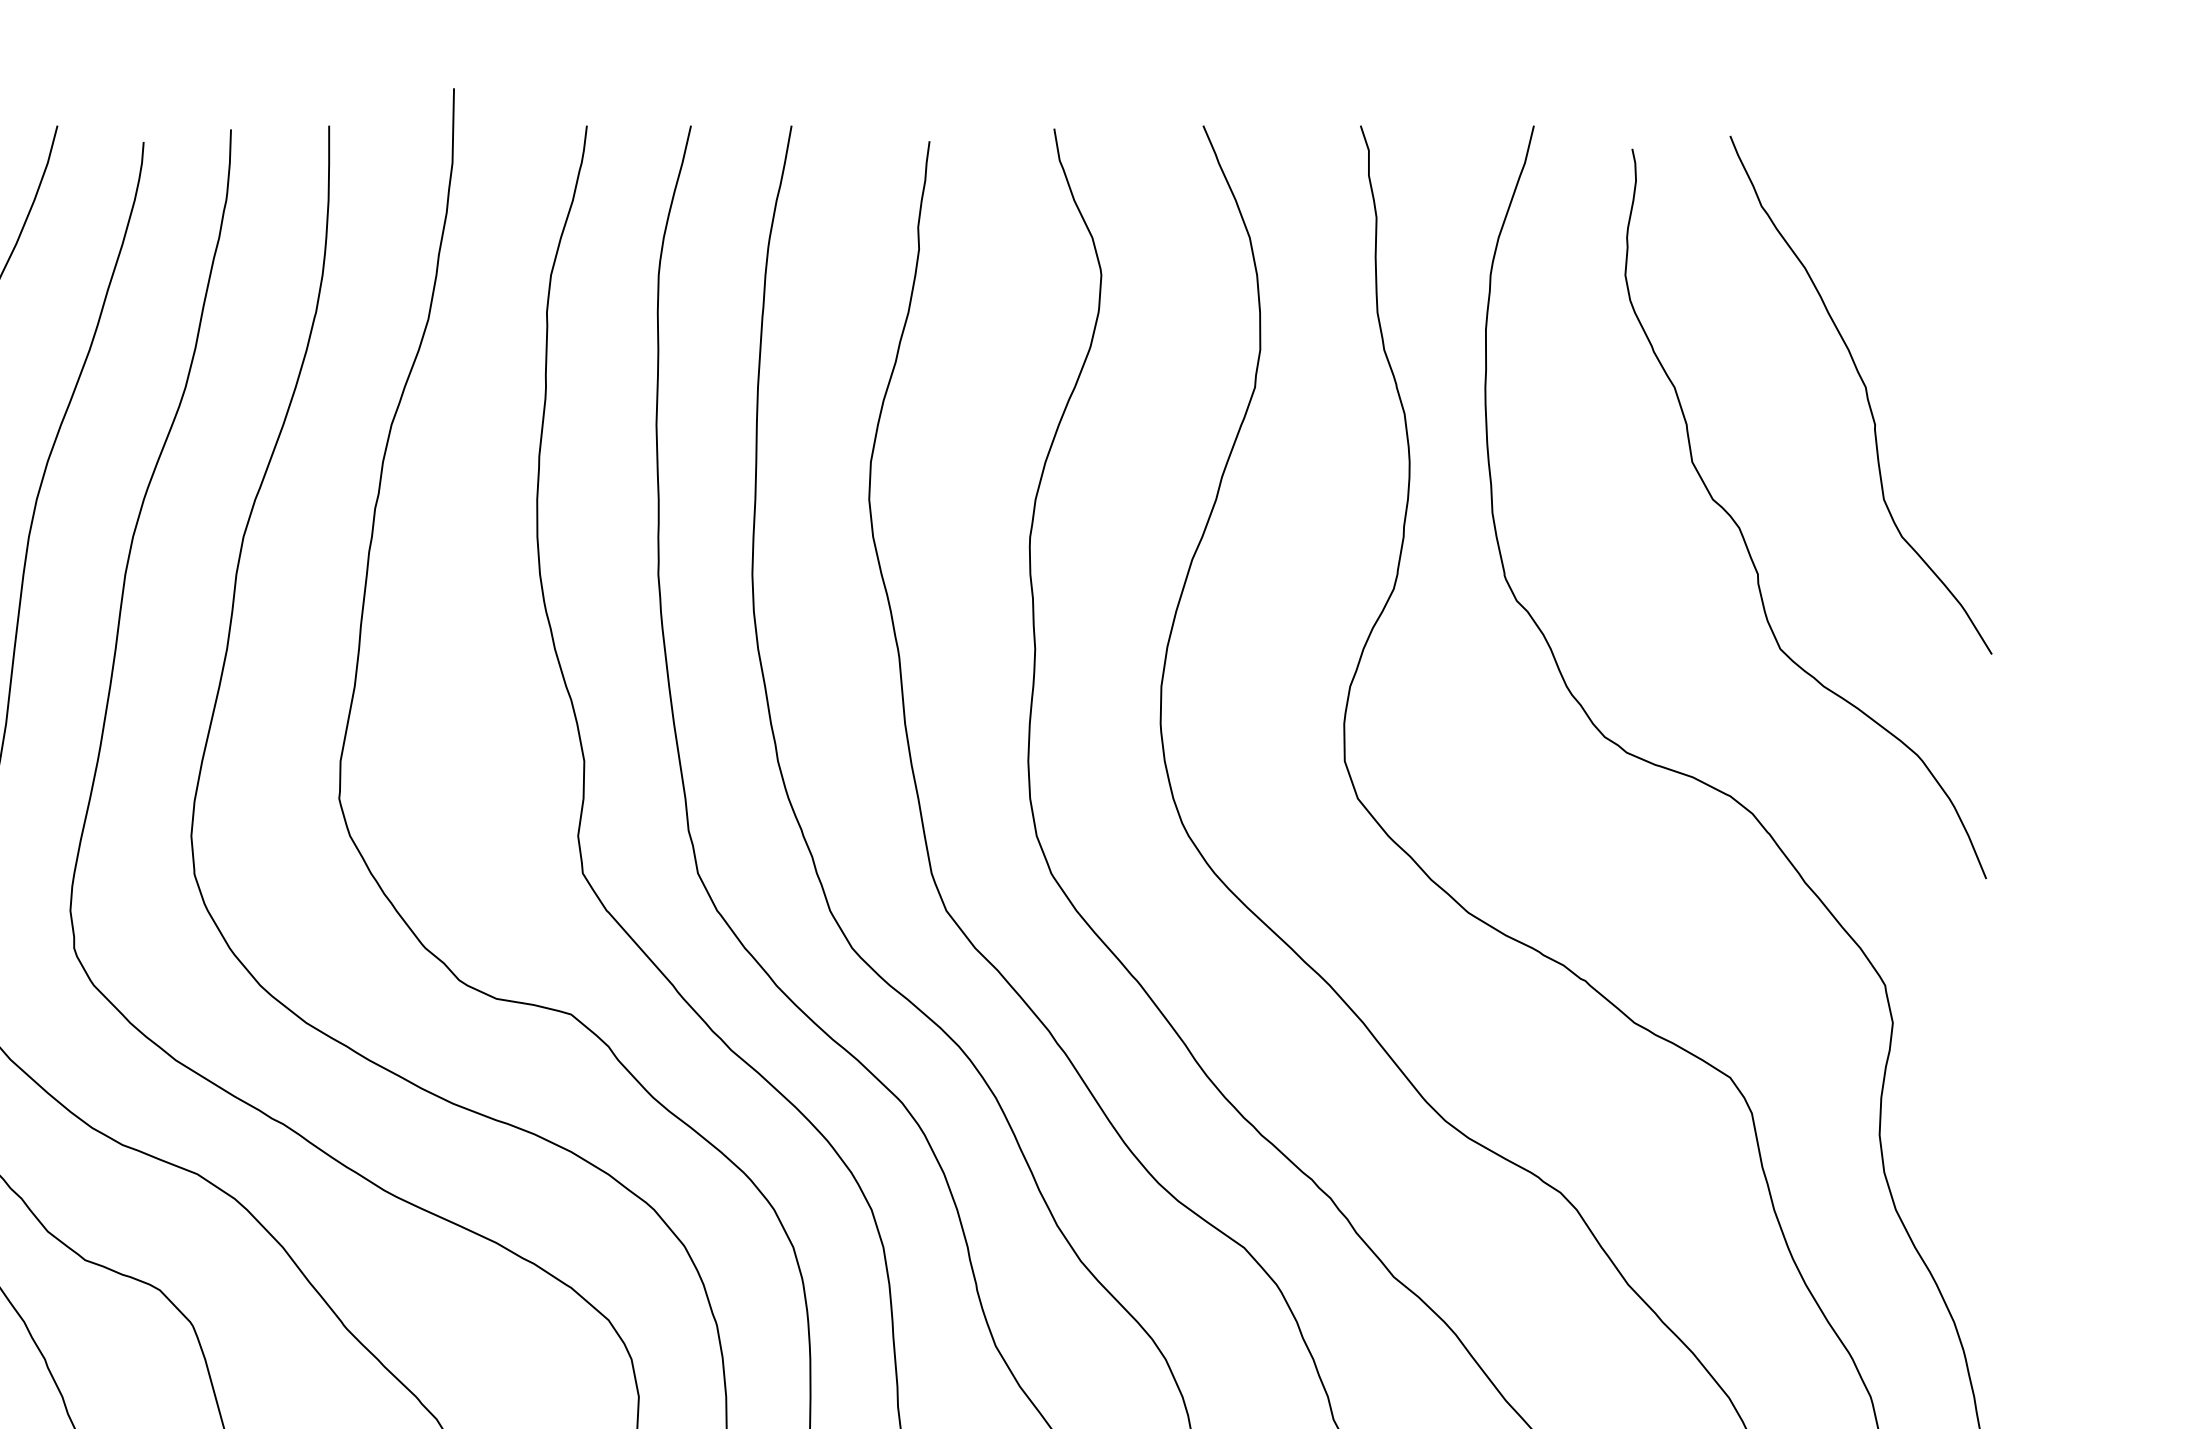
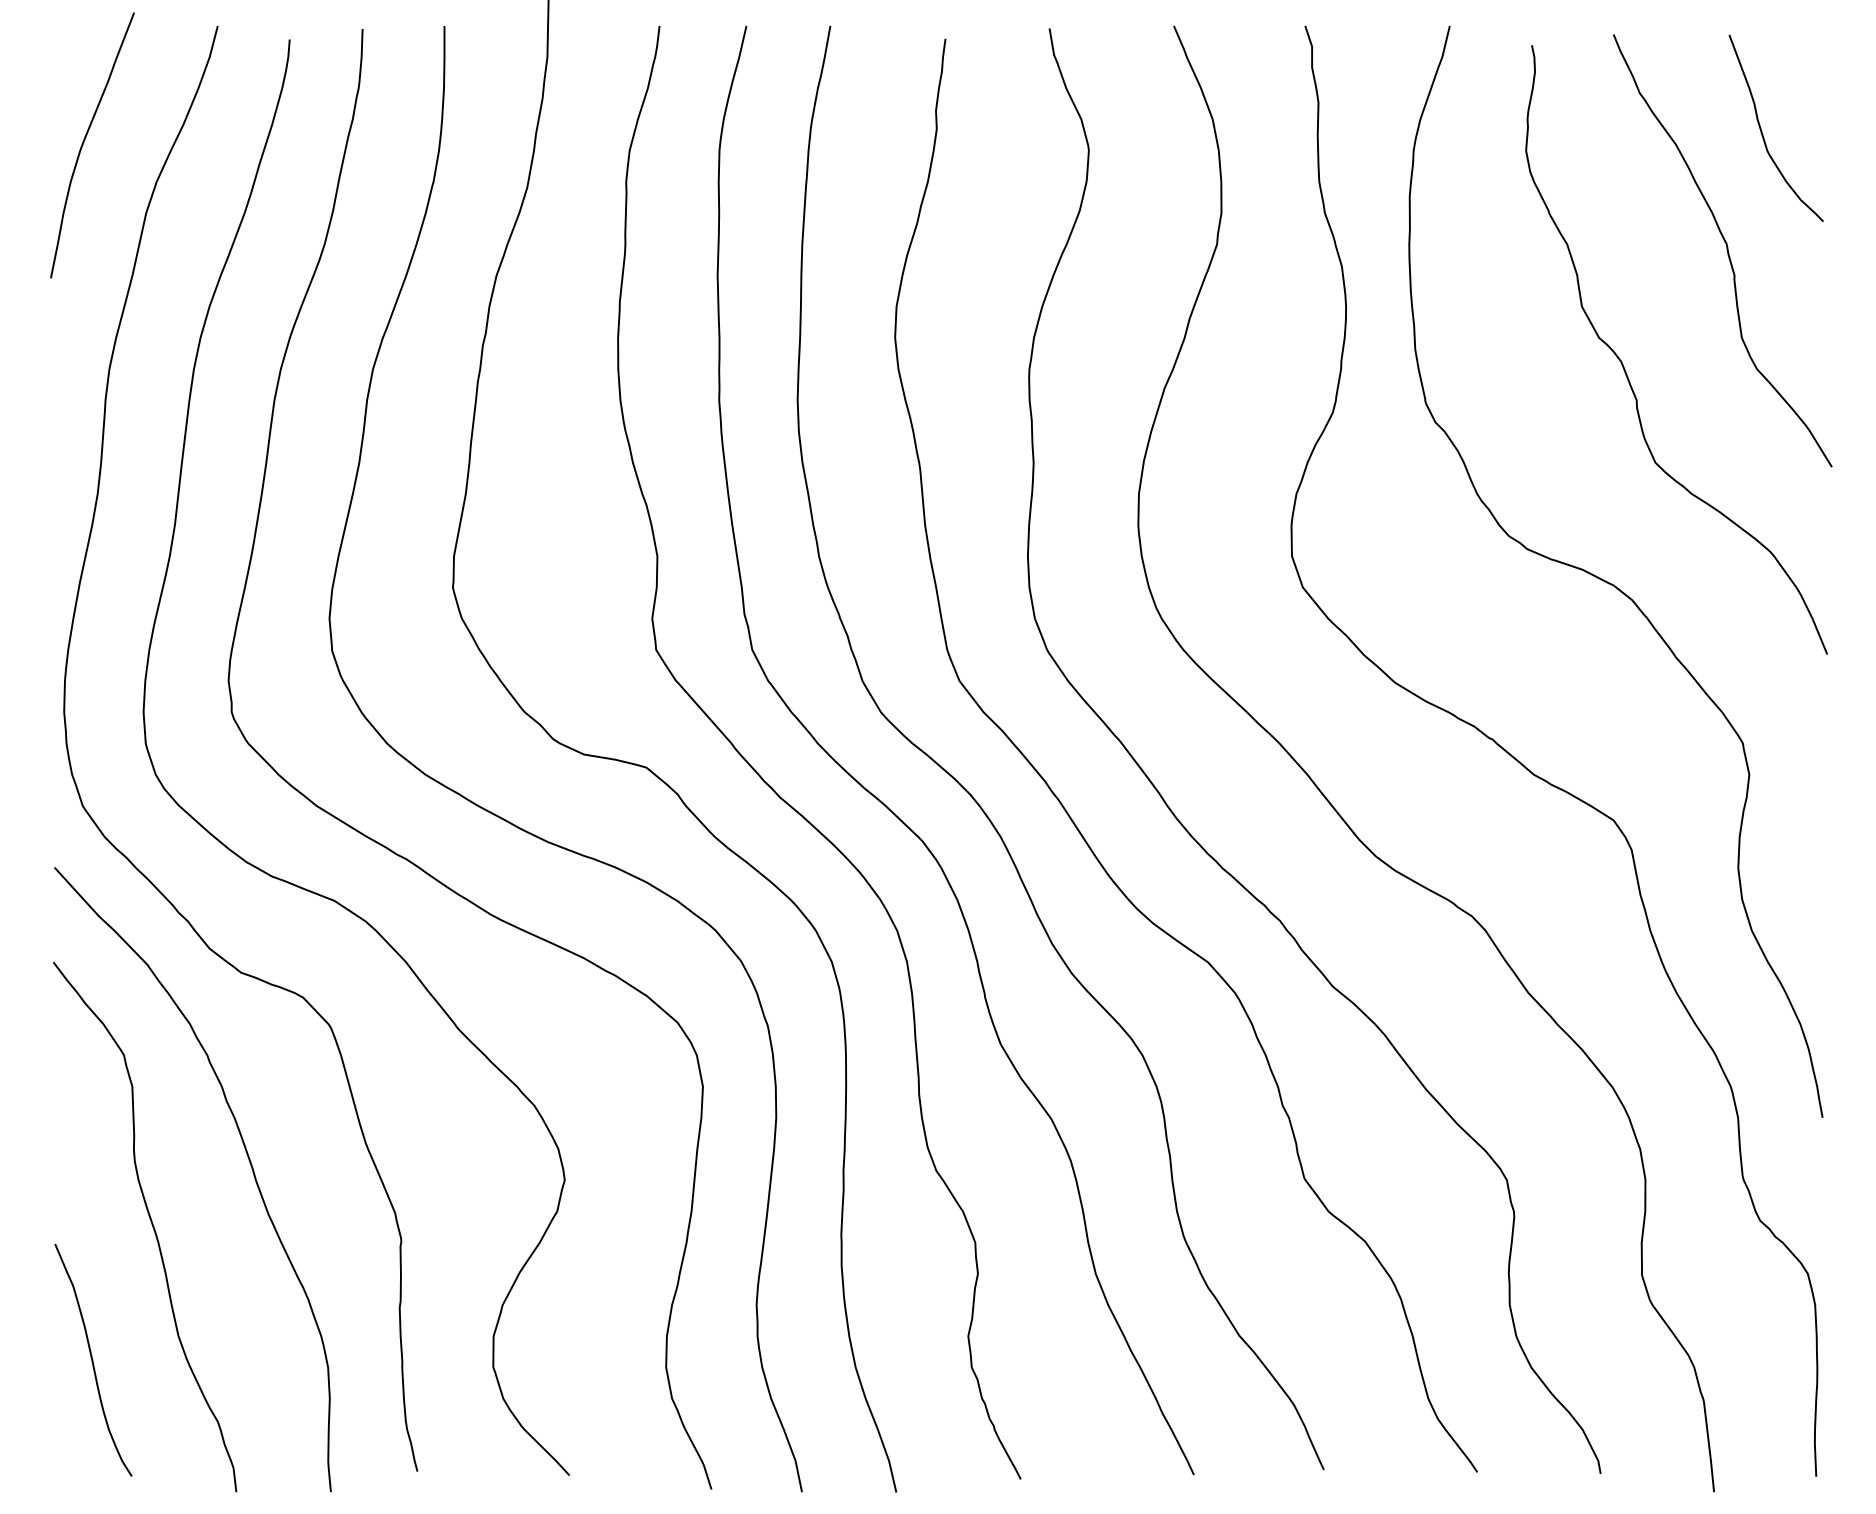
curve: (1908, 252) -> (1762, 131), added

